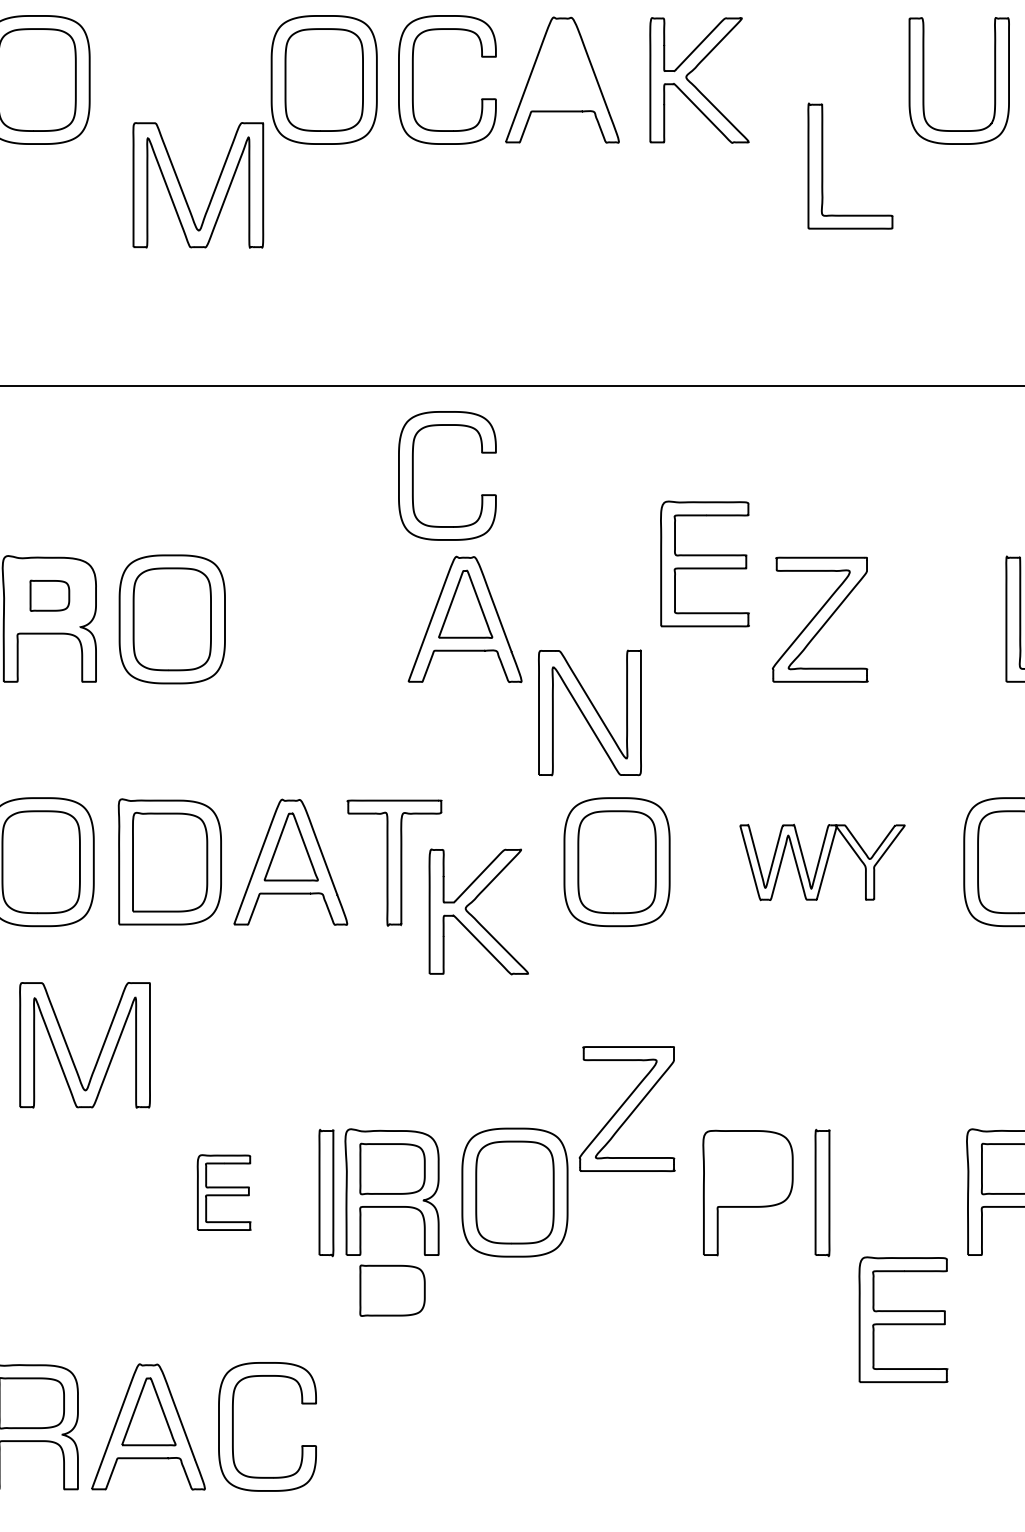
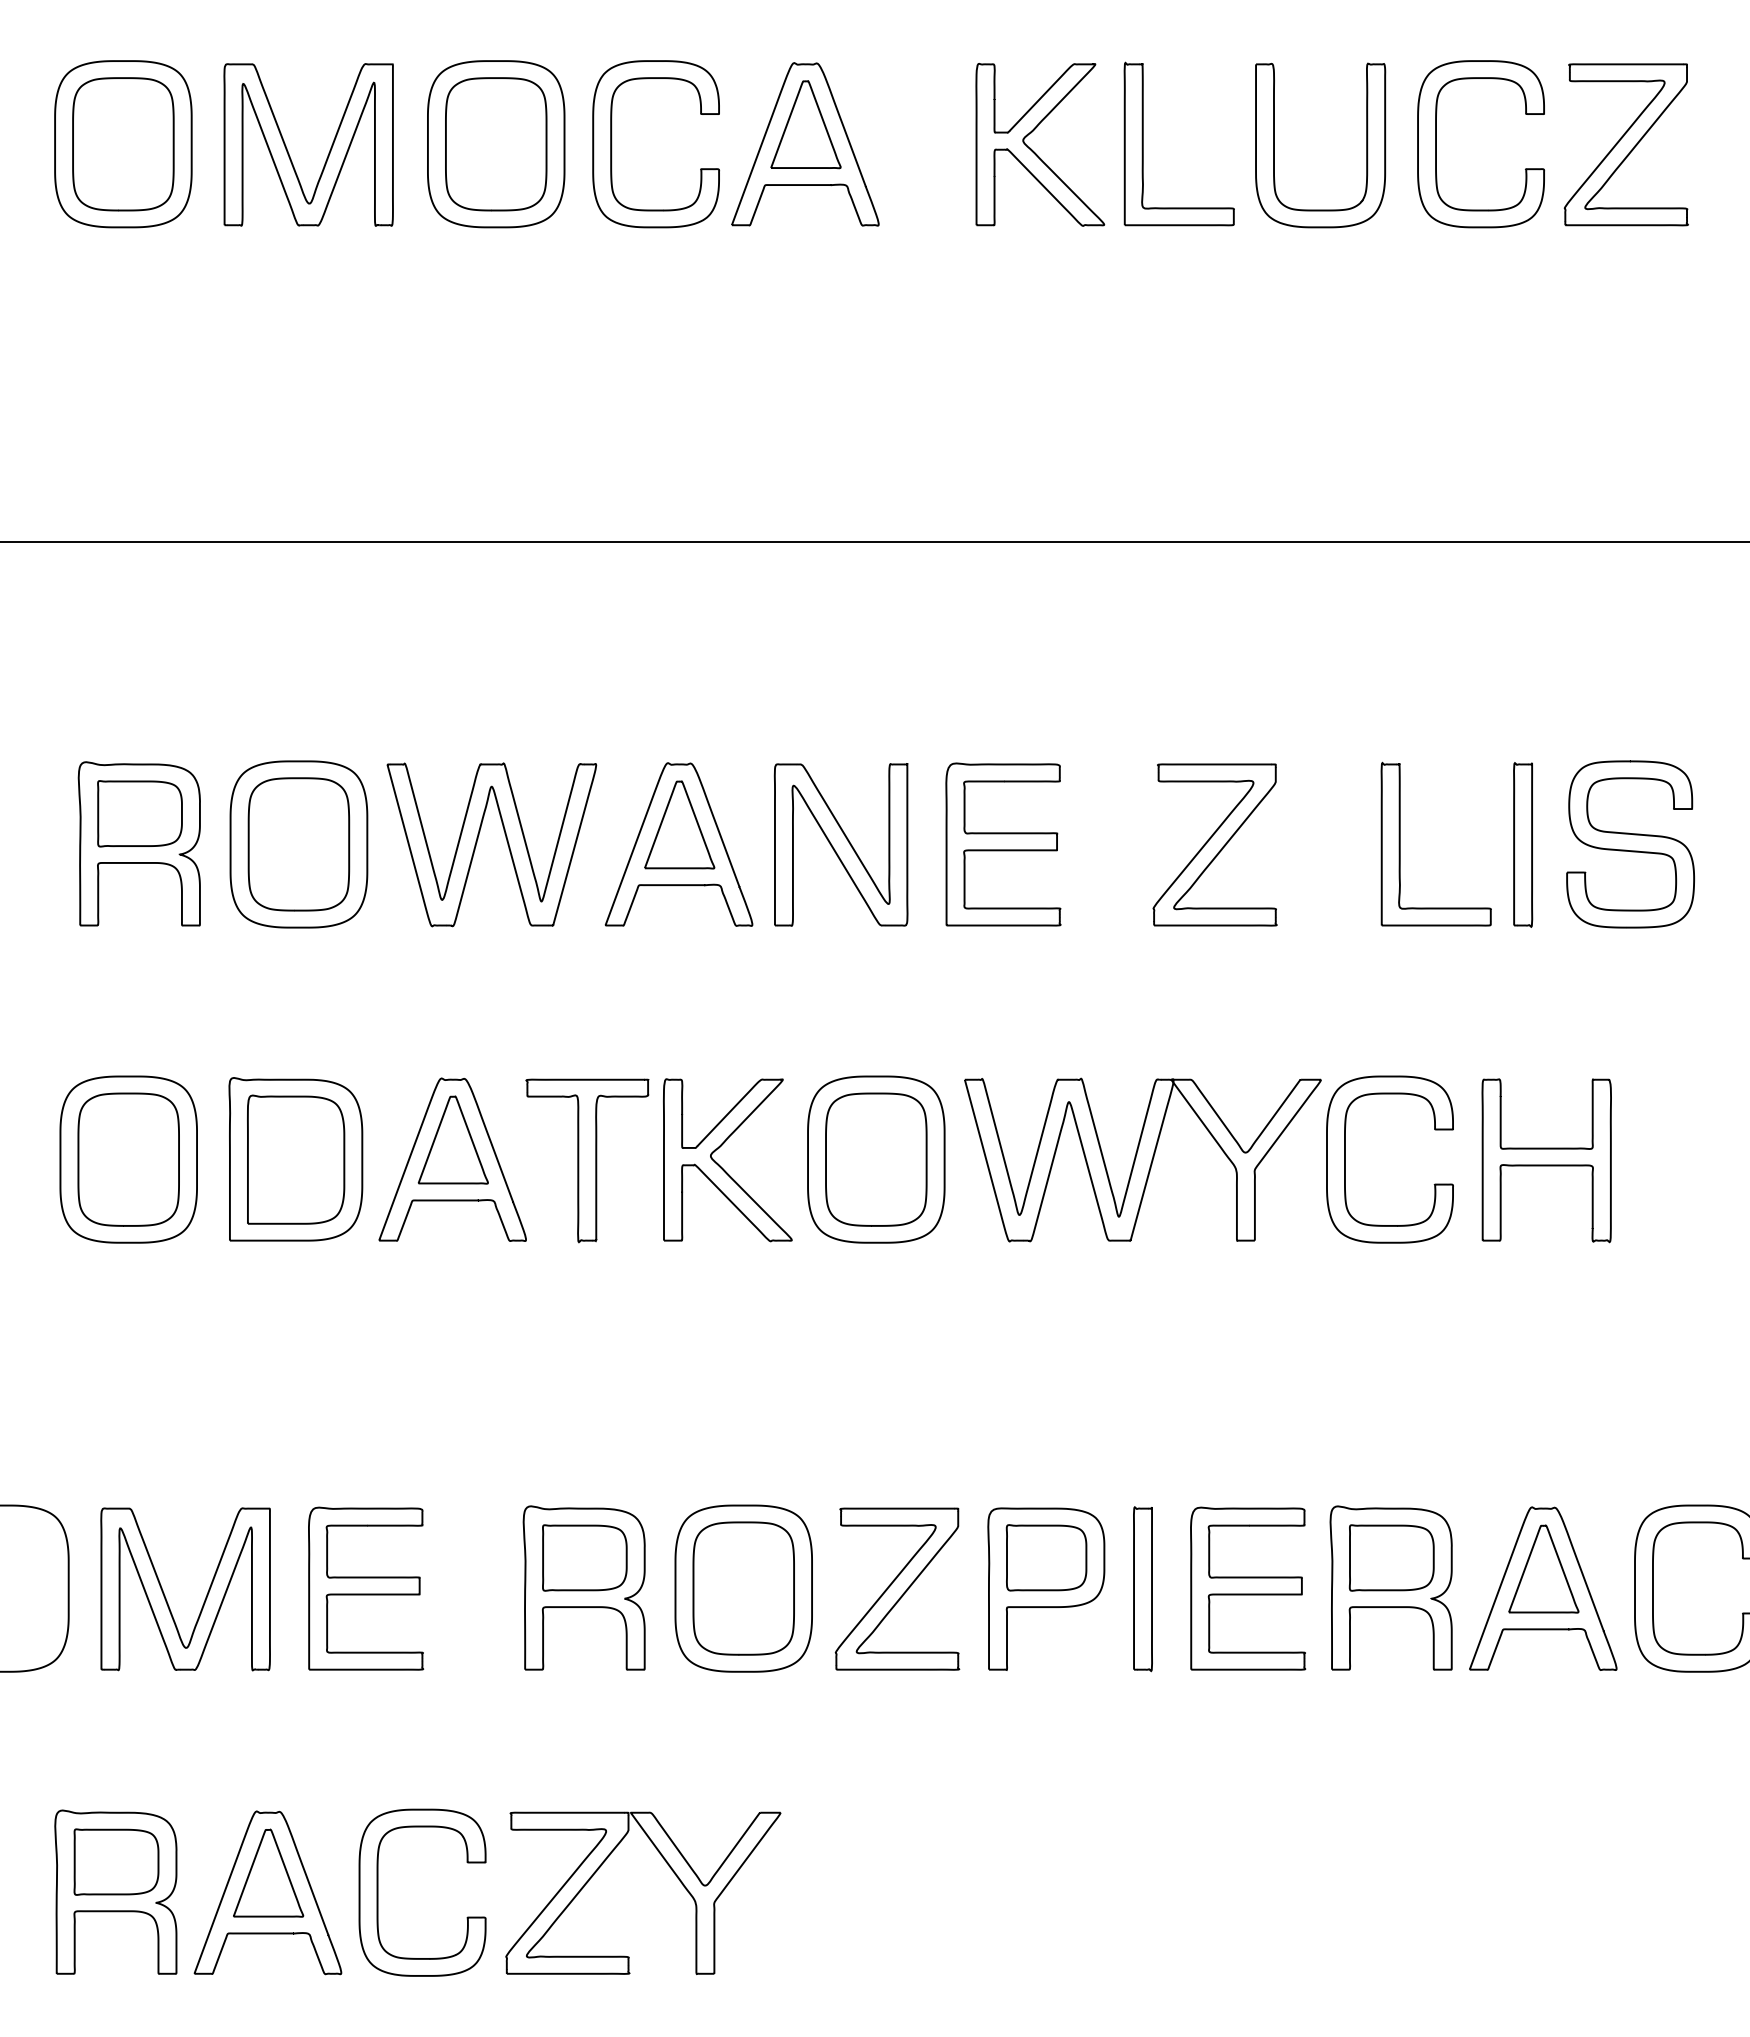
part: (562, 64) -> (805, 124), added
part: (694, 84) -> (1033, 150), moved
part: (822, 165) -> (1143, 143), moved
part: (183, 191) -> (289, 153), moved
part: (413, 476) -> (612, 658), removed
part: (705, 563) -> (1003, 844), moved
part: (49, 595) -> (139, 813), size x1.67
part: (310, 615) -> (478, 839), added
part: (819, 619) -> (1214, 844), moved
part: (589, 712) -> (840, 844), moved
part: (822, 862) -> (1142, 1159), size x1.67
part: (473, 916) -> (721, 1166), moved
part: (69, 1050) -> (165, 1595), moved
part: (627, 1108) -> (897, 1588), moved
part: (748, 1168) -> (1046, 1557), added
part: (224, 1192) -> (366, 1588), size x1.67
part: (326, 1193) -> (498, 1589), removed
part: (392, 1290) -> (584, 1715), removed
part: (903, 1319) -> (1248, 1588), moved
part: (459, 1409) -> (671, 1870), added

